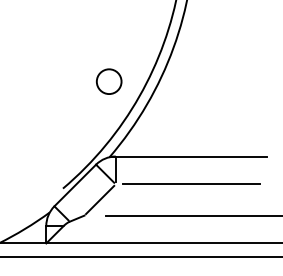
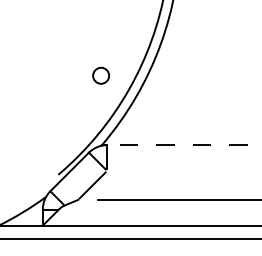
circle: (109, 81) -> (101, 75), size x0.7
line: (191, 156) -> (177, 145), solid -> dashed
line: (191, 184) -> (177, 171), removed

